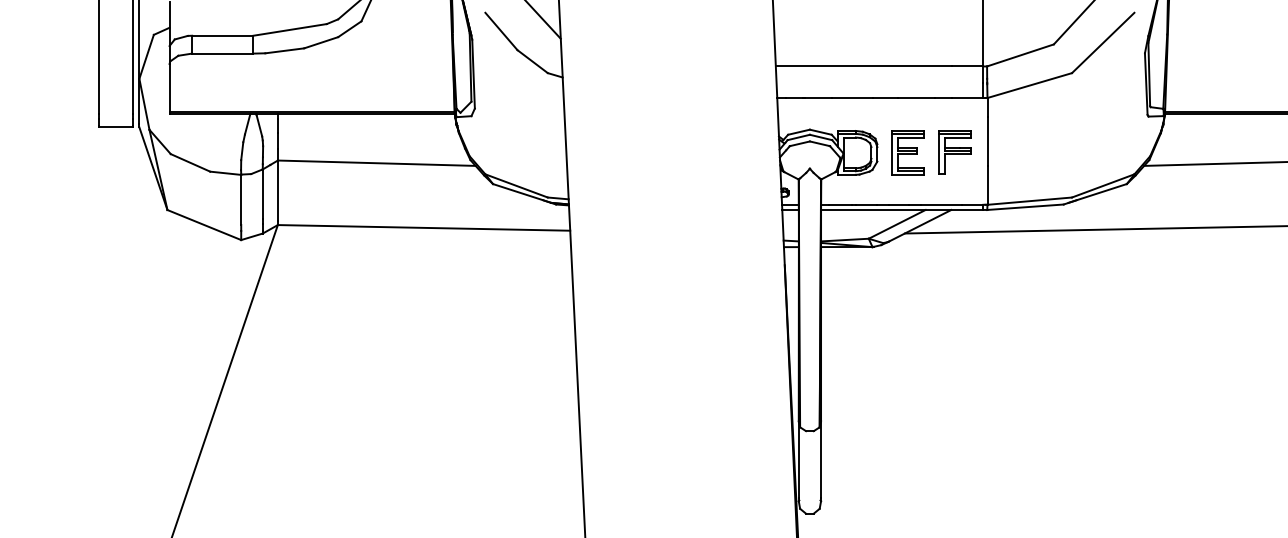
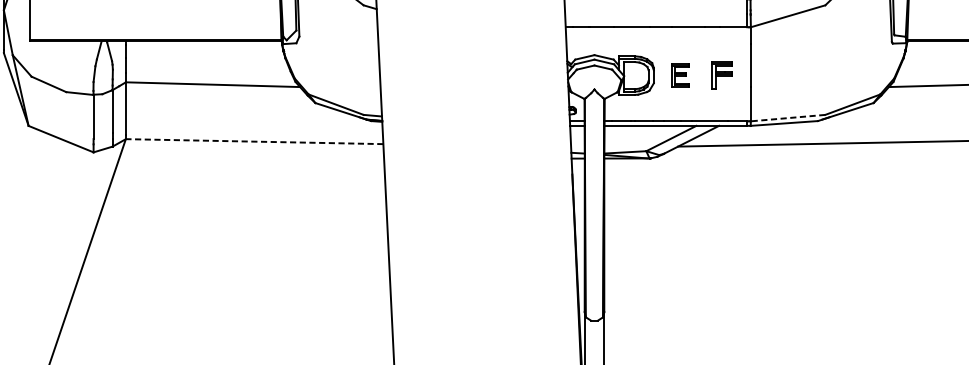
part: (907, 152) -> (680, 75), size x0.6
part: (954, 152) -> (721, 75), size x0.7
line: (1029, 201) -> (787, 118), solid -> dashed
line: (423, 227) -> (254, 141), solid -> dashed

